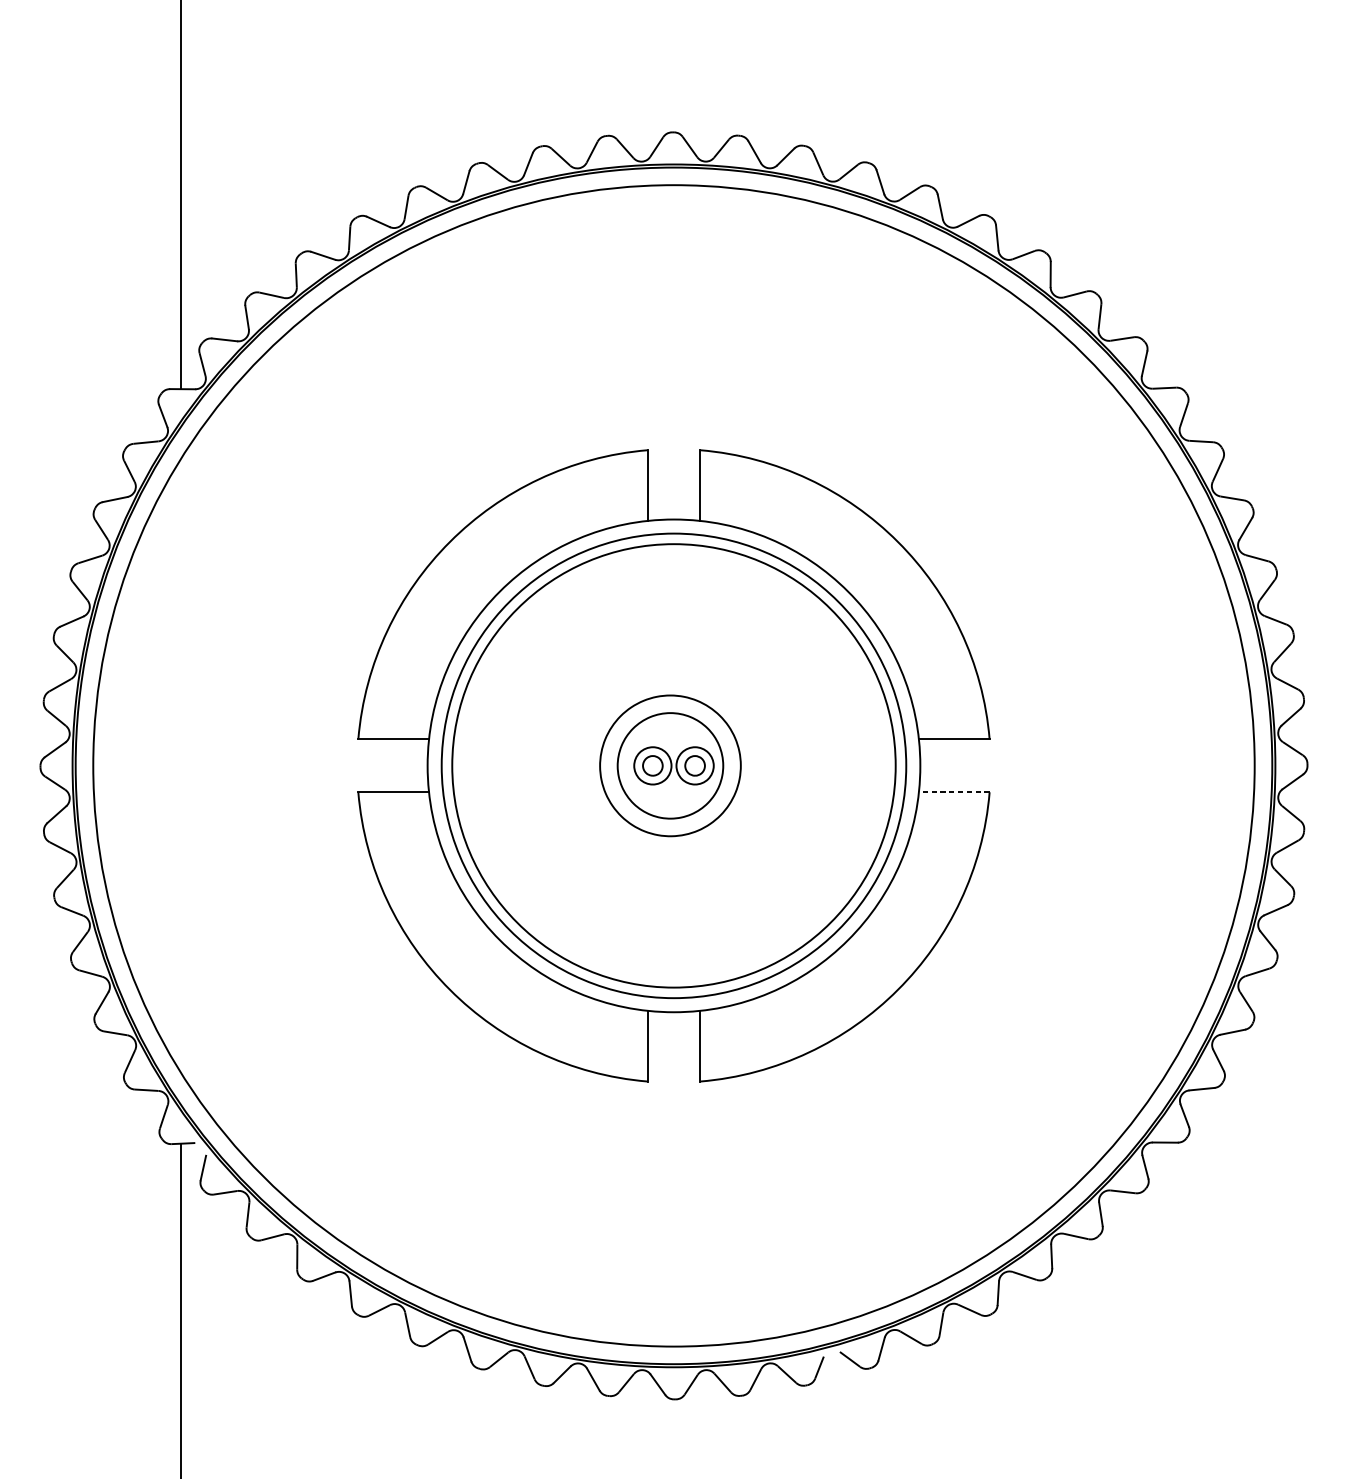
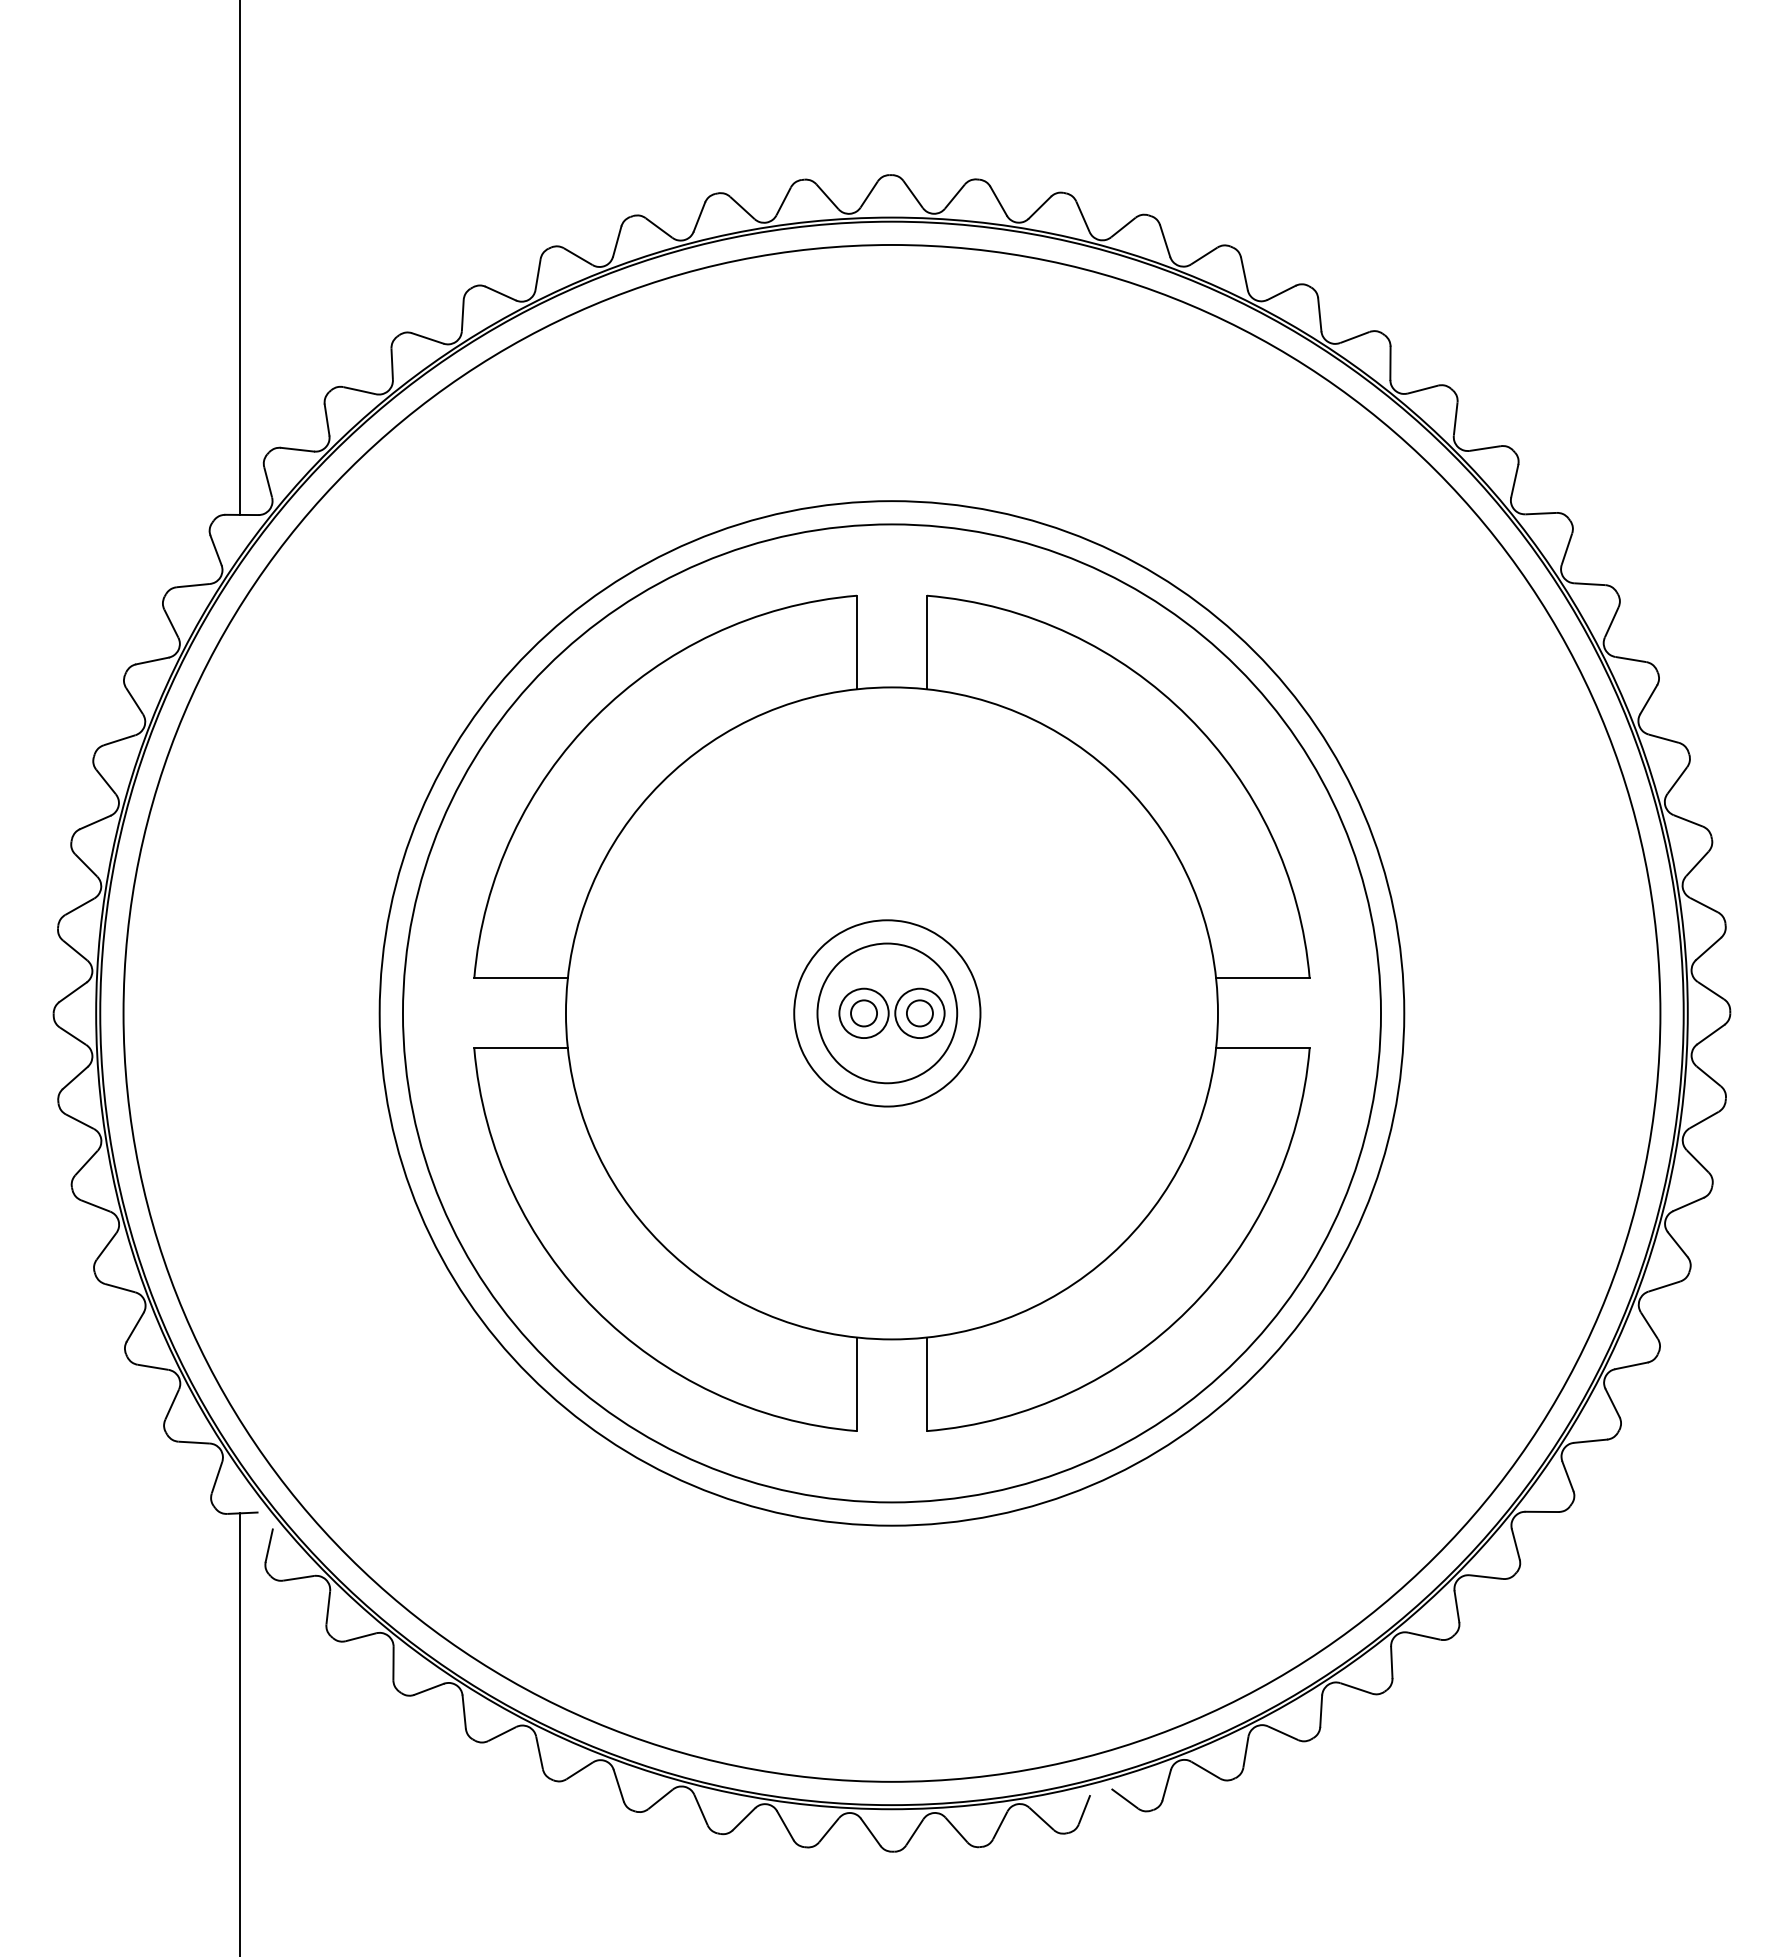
circle: (673, 765) -> (891, 1013), size x1.67
circle: (673, 765) -> (891, 1013), size x1.67
line: (953, 792) -> (1262, 1048), dashed -> solid

